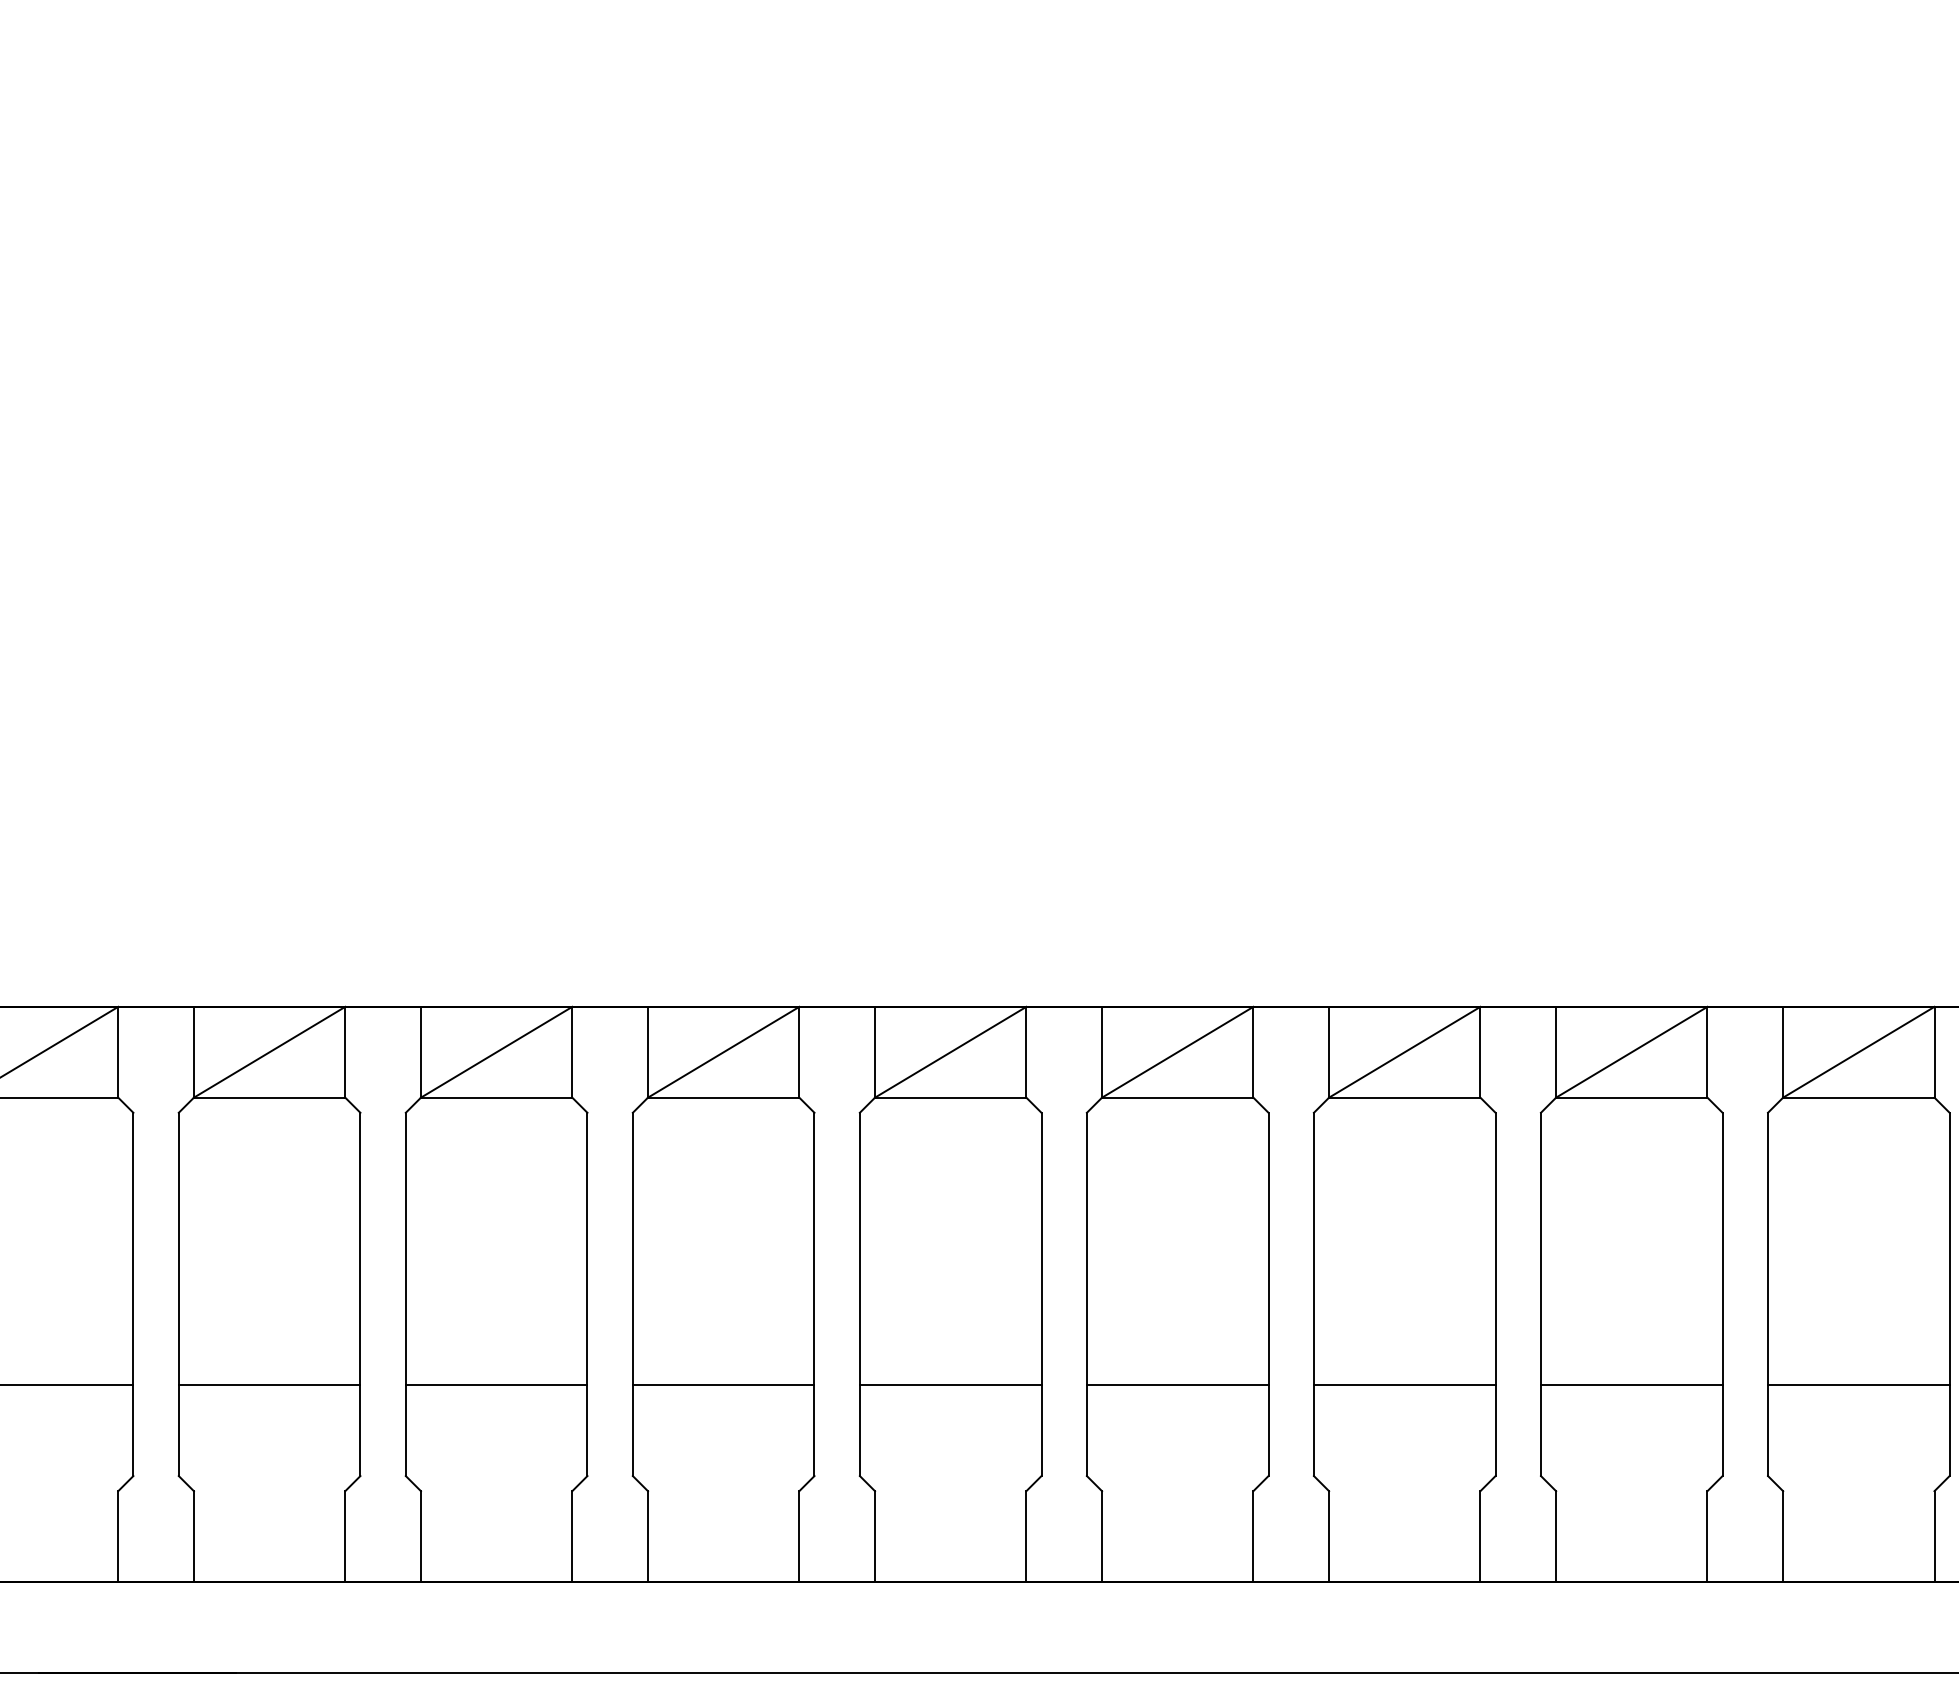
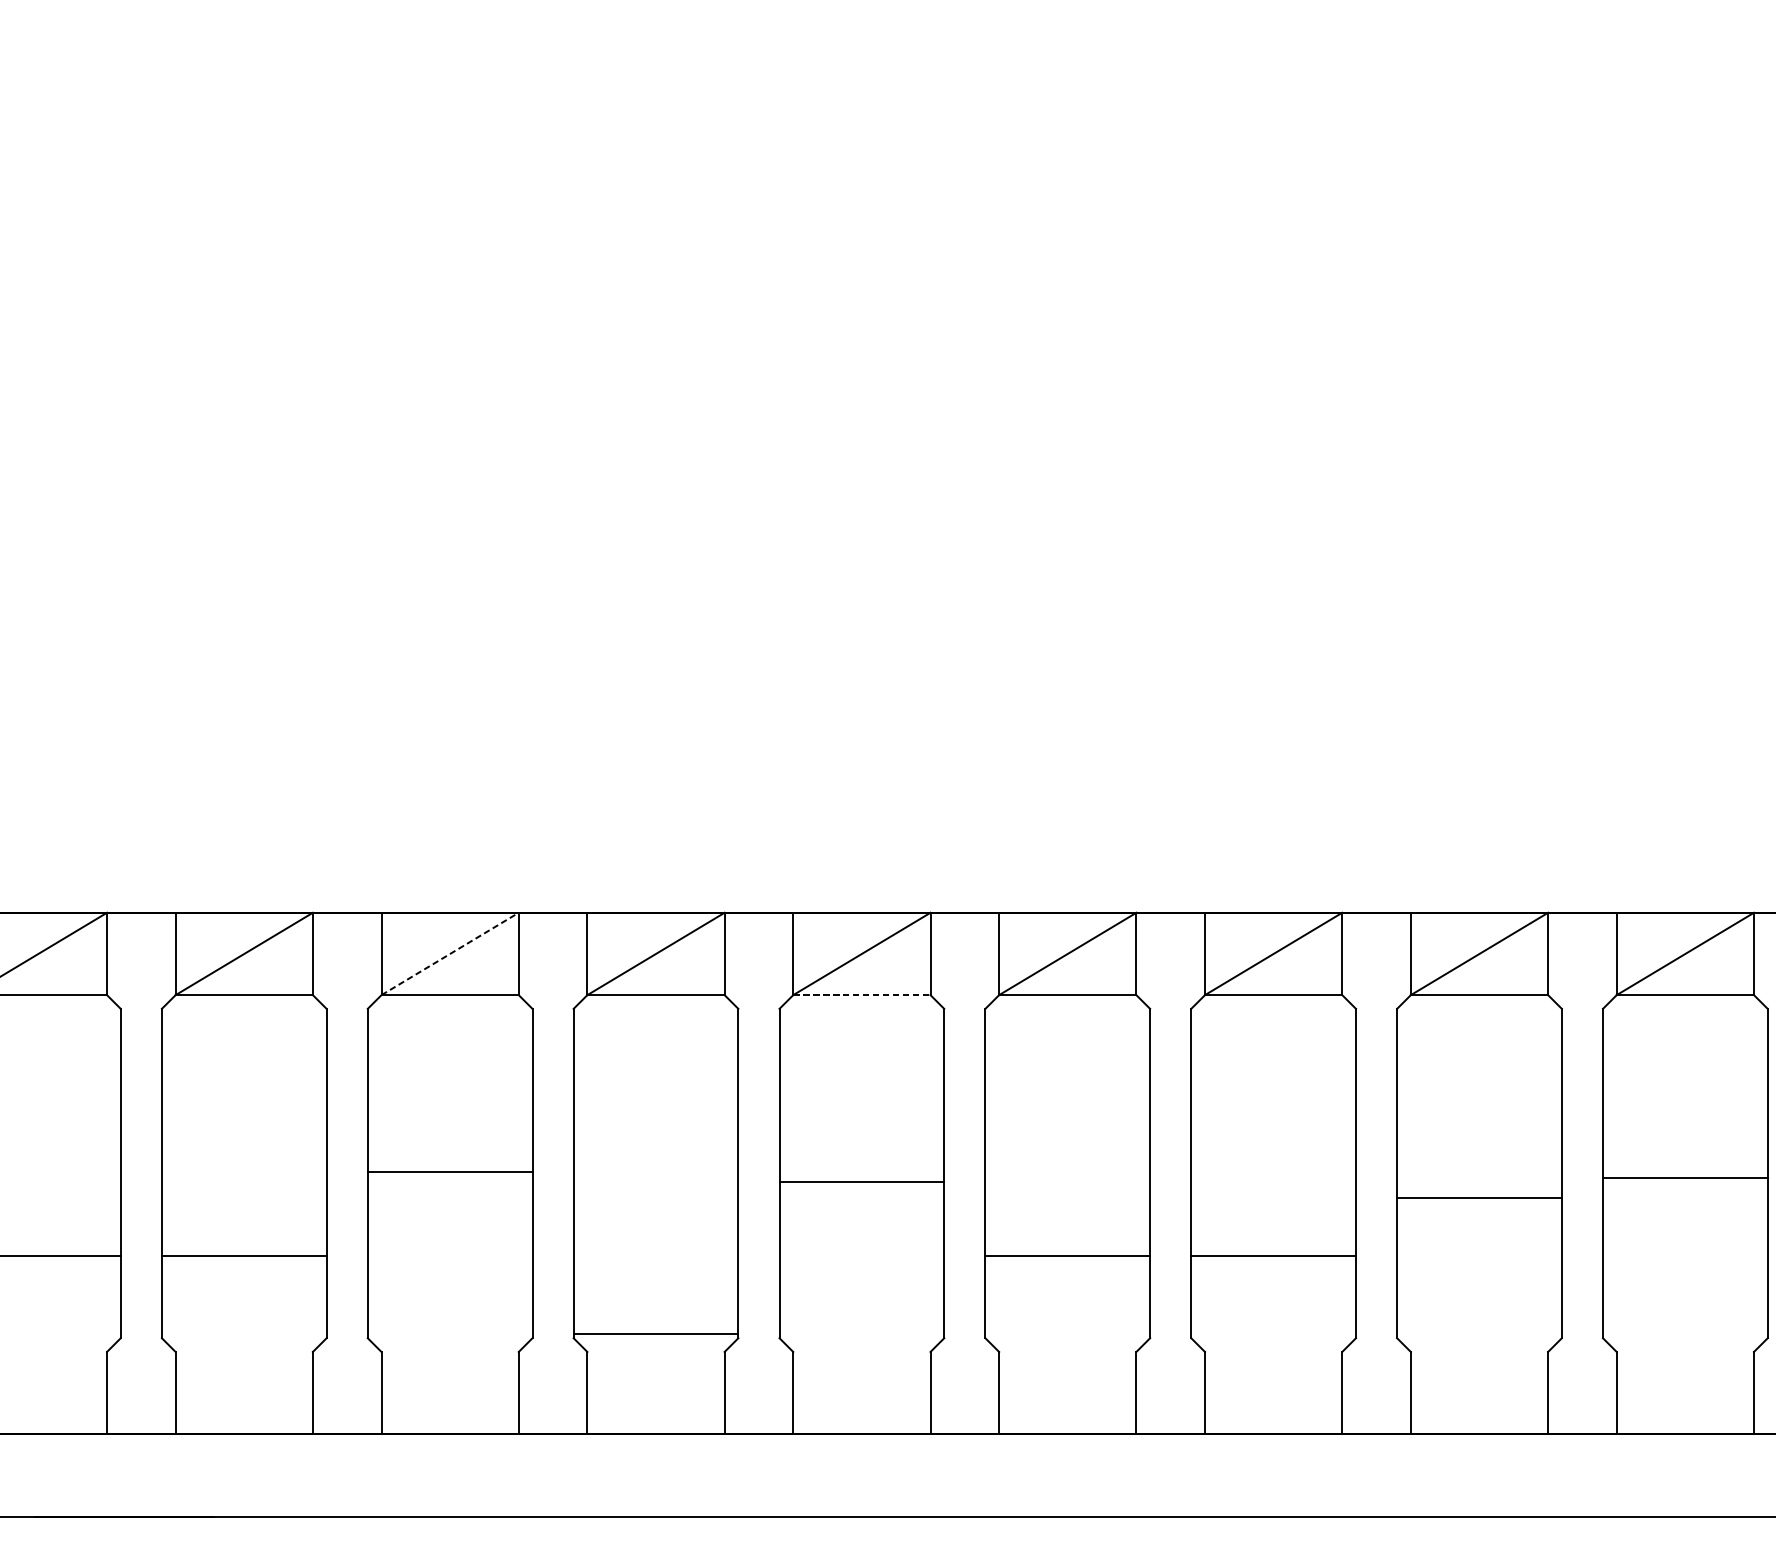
line: (497, 1052) -> (450, 954), solid -> dashed
line: (950, 1097) -> (861, 994), solid -> dashed
line: (496, 1385) -> (450, 1171), moved
line: (723, 1385) -> (655, 1334), moved
line: (950, 1385) -> (861, 1182), moved
line: (1631, 1385) -> (1479, 1198), moved
line: (1858, 1385) -> (1685, 1178), moved

